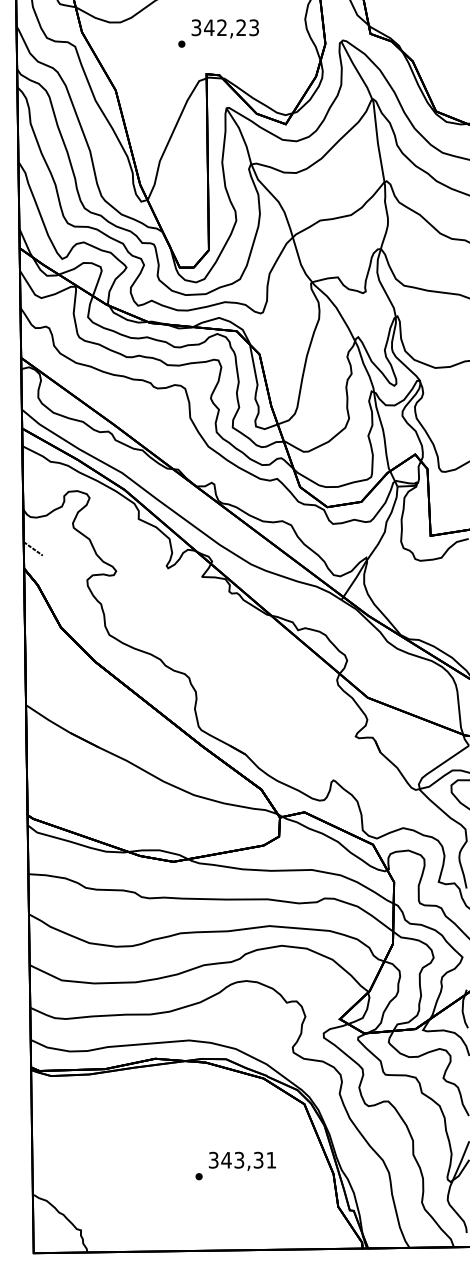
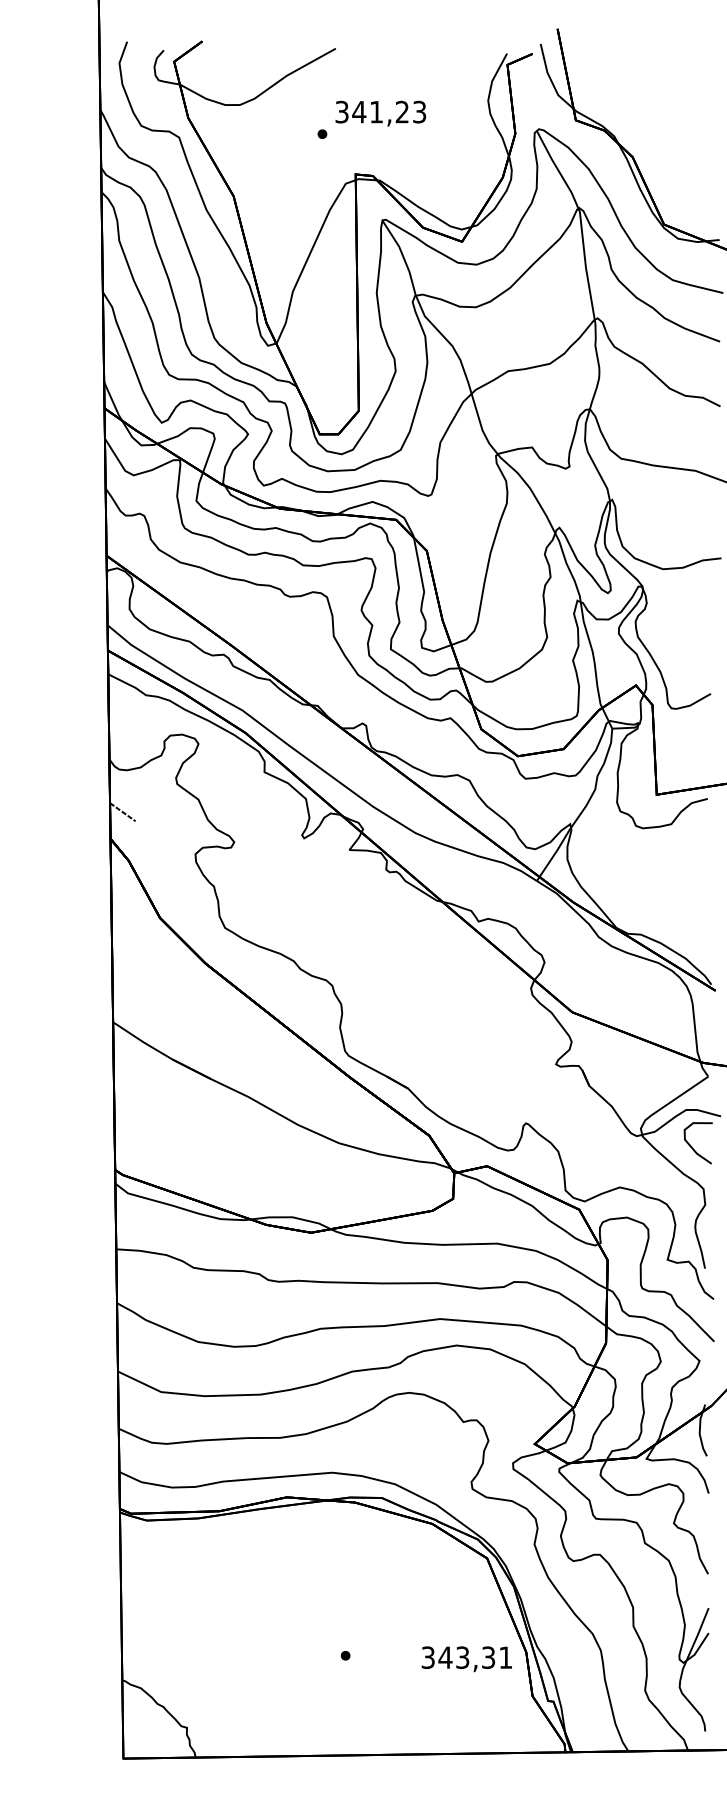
text: (222, 27) -> (376, 111), 342,23 -> 341,23
text: (242, 1161) -> (466, 1659), moved

